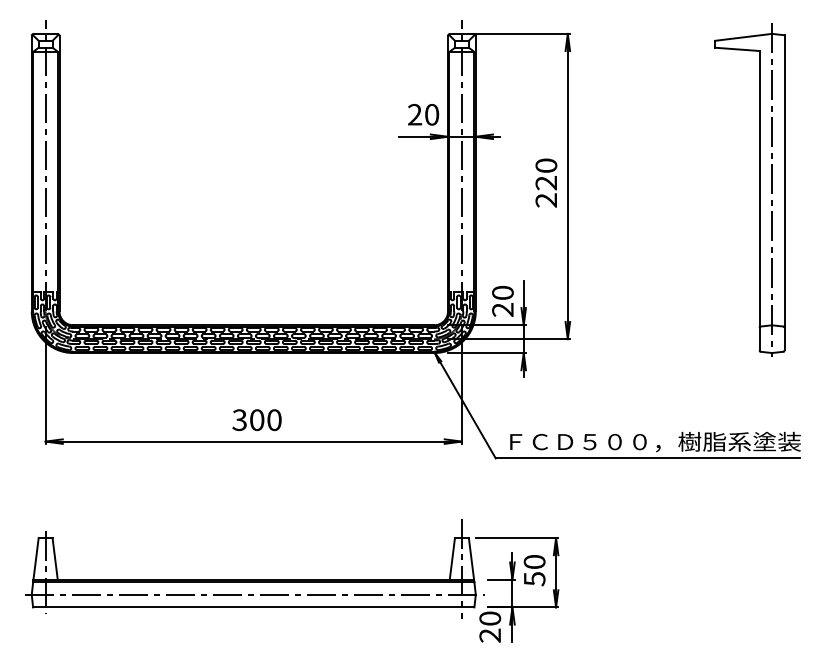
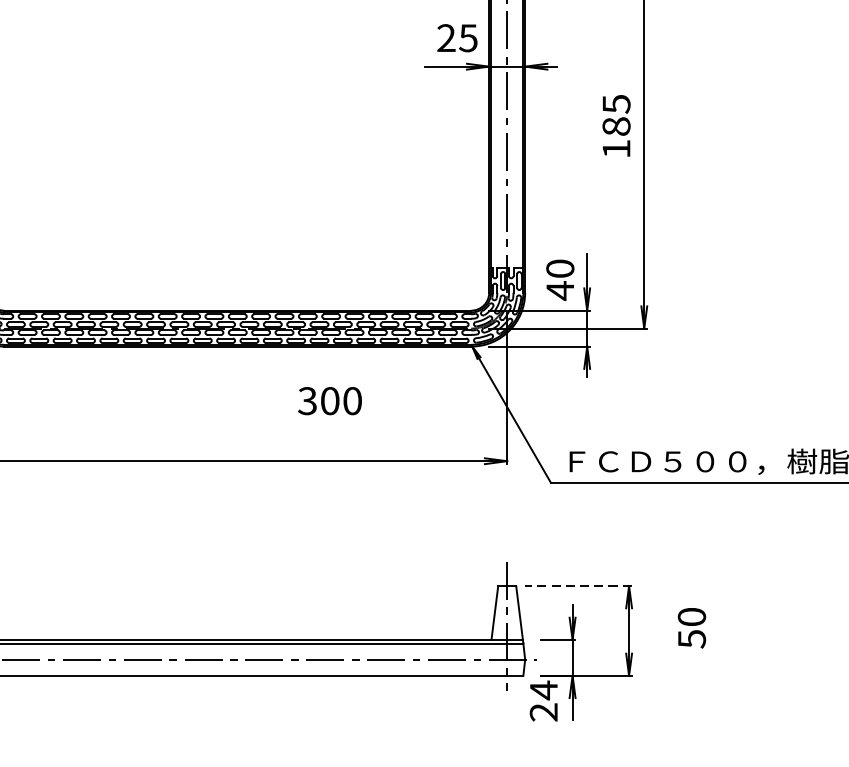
text: (431, 114) -> (467, 37), 20 -> 25
text: (546, 182) -> (616, 125), 220 -> 185
text: (502, 309) -> (559, 290), 20 -> 40
text: (256, 419) -> (329, 400), moved
line: (516, 538) -> (577, 586), solid -> dashed
text: (534, 570) -> (691, 628), moved
text: (490, 618) -> (544, 690), 20 -> 24

